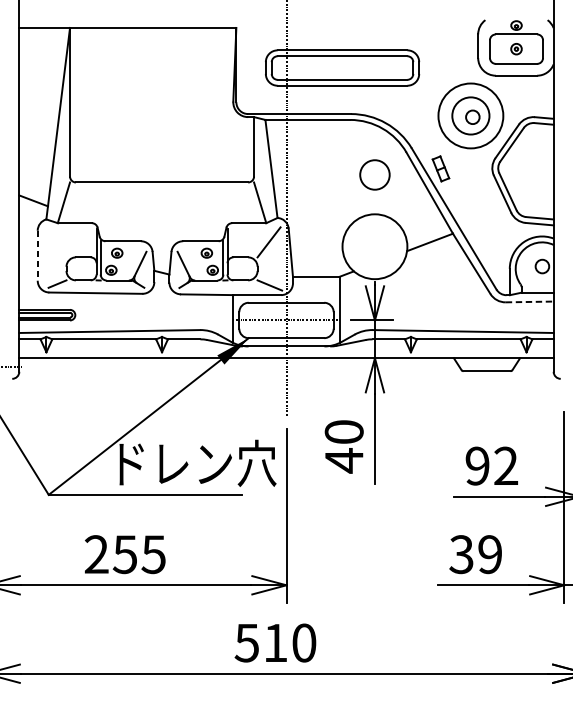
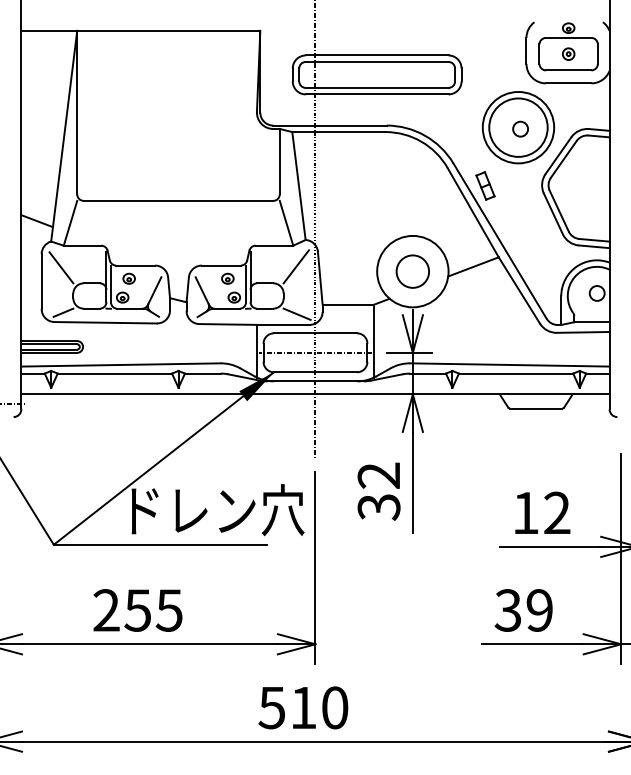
circle: (470, 115) -> (518, 127), size x1.43
circle: (374, 174) -> (412, 271), moved
line: (55, 242) -> (61, 267), added
line: (37, 256) -> (41, 282), dashed -> solid
line: (529, 302) -> (583, 332), dashed -> solid
text: (343, 446) -> (378, 491), 40 -> 32
text: (477, 465) -> (525, 512), 92 -> 12

